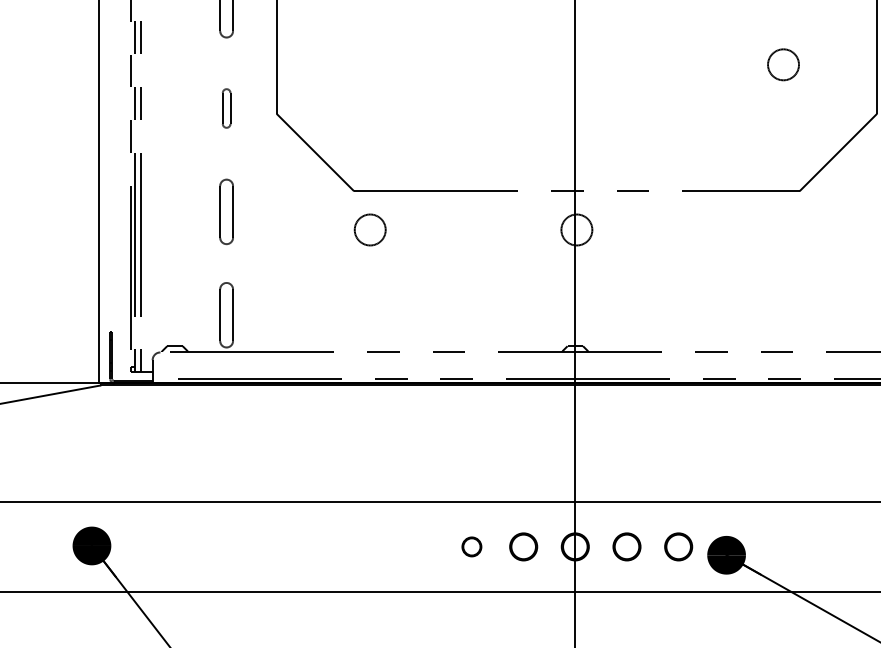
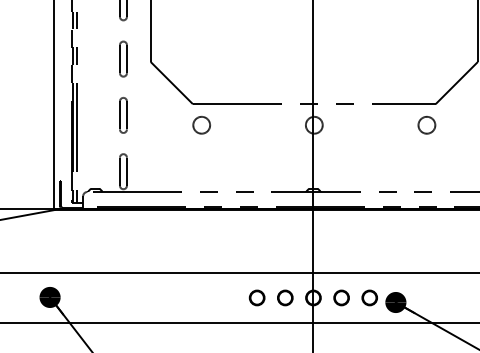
circle: (782, 65) -> (426, 125), moved
part: (226, 107) -> (123, 58), size x1.67
part: (470, 546) -> (256, 297), size x1.43

